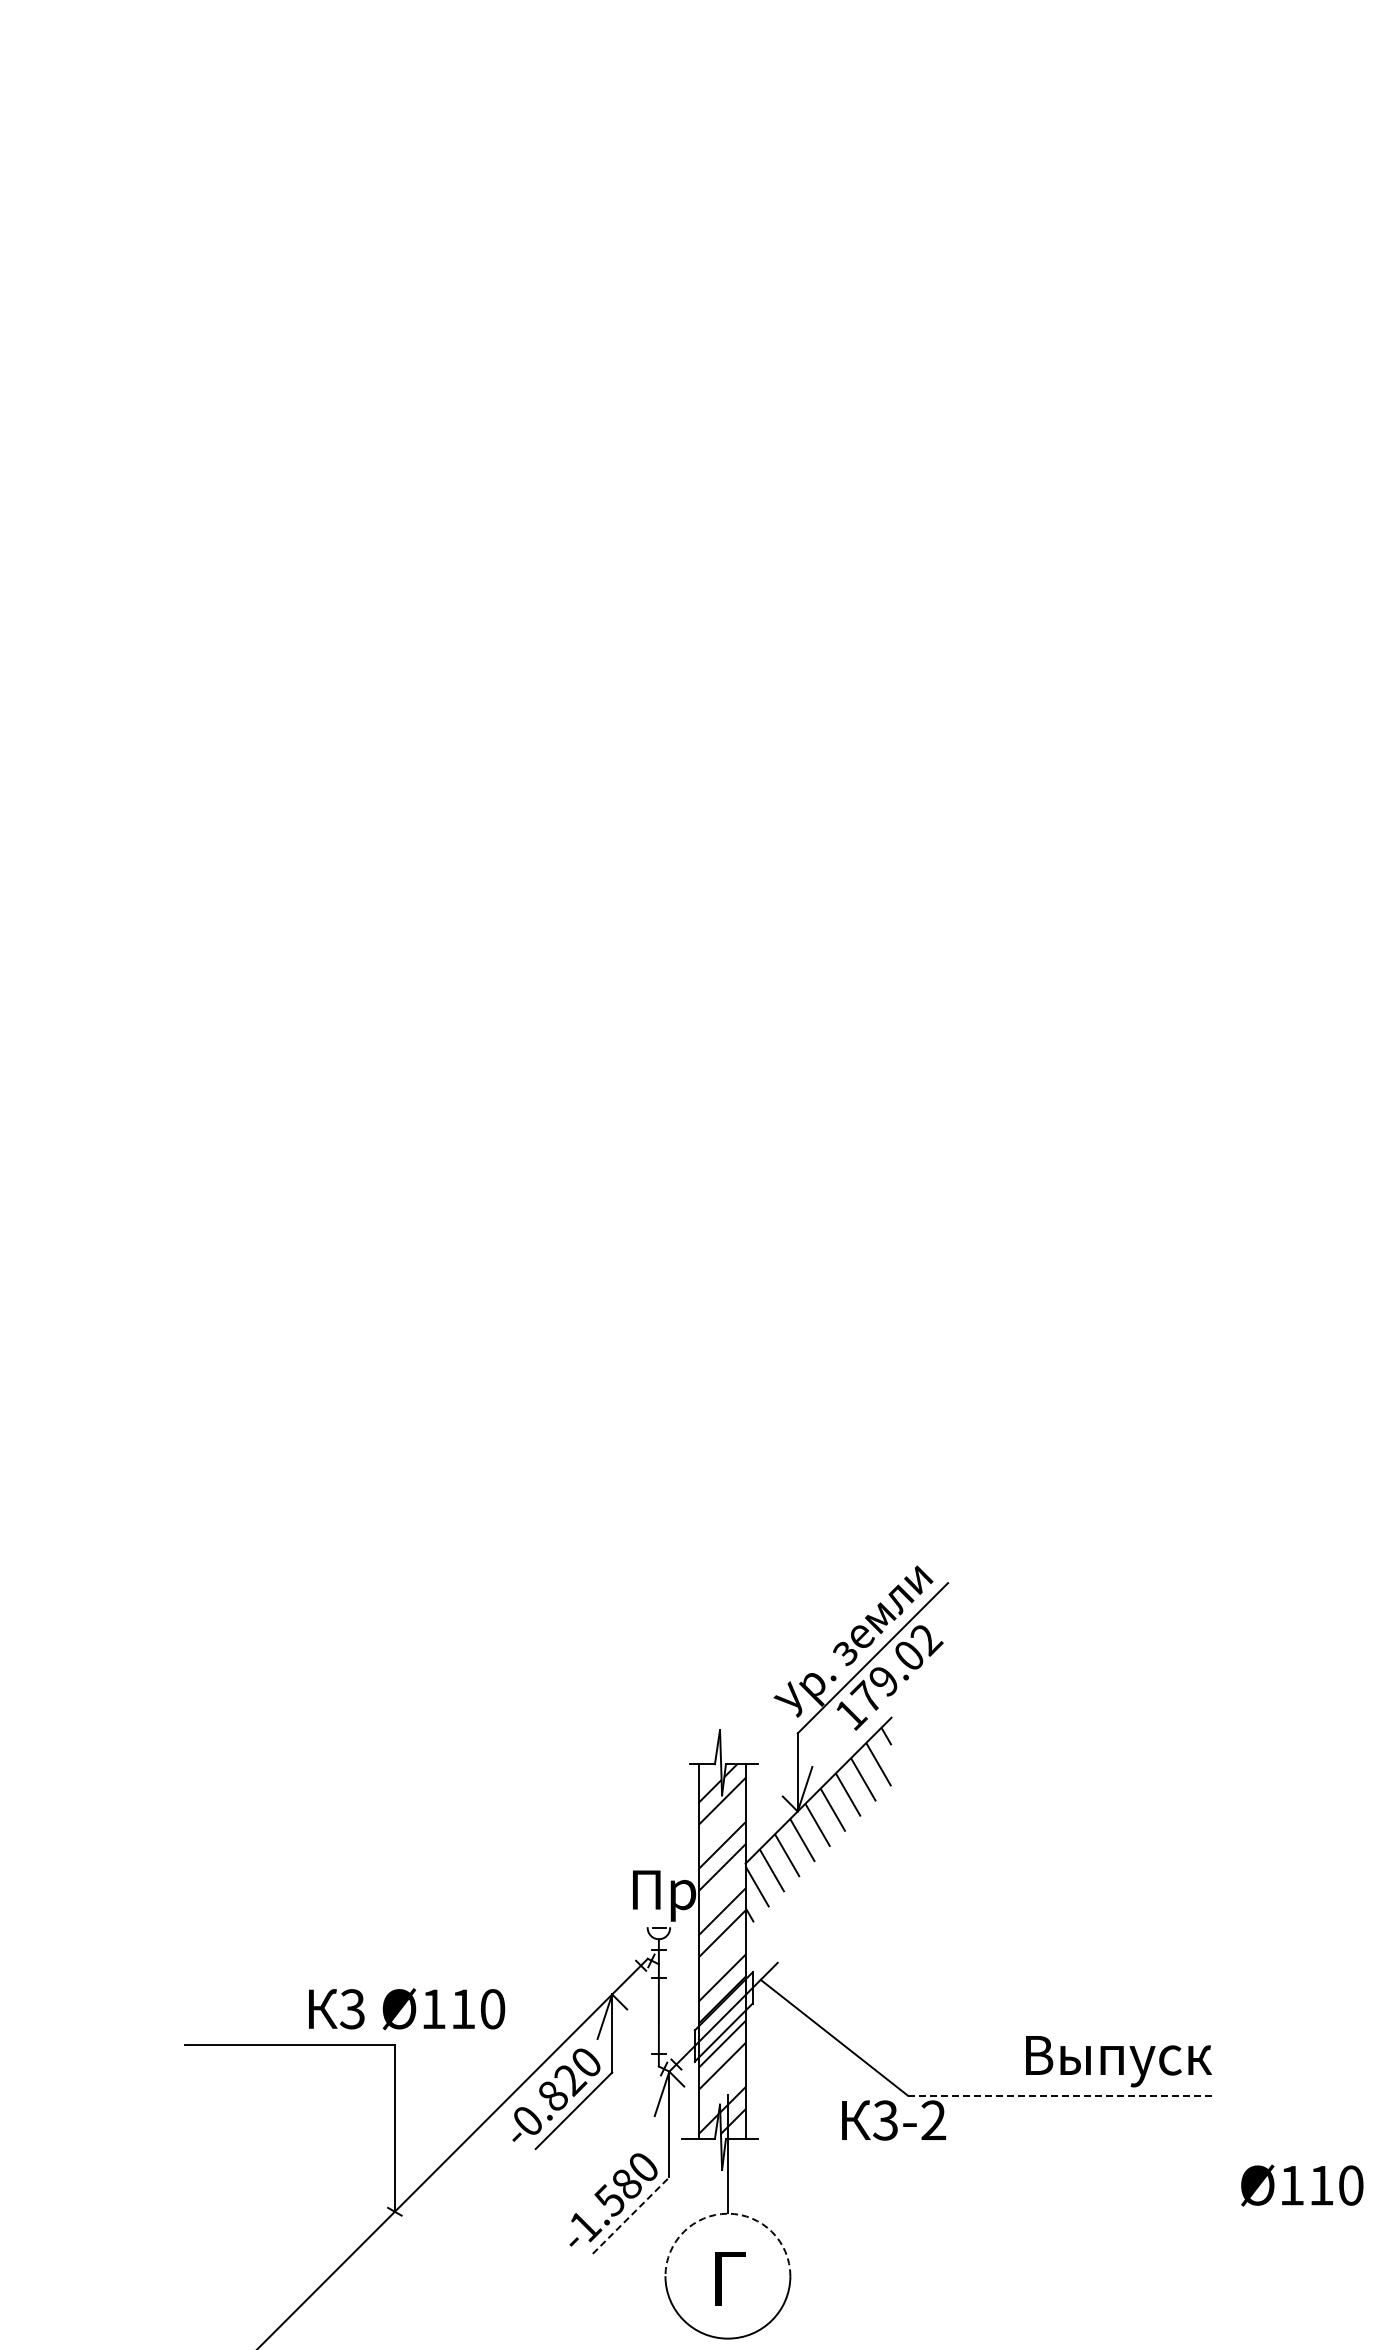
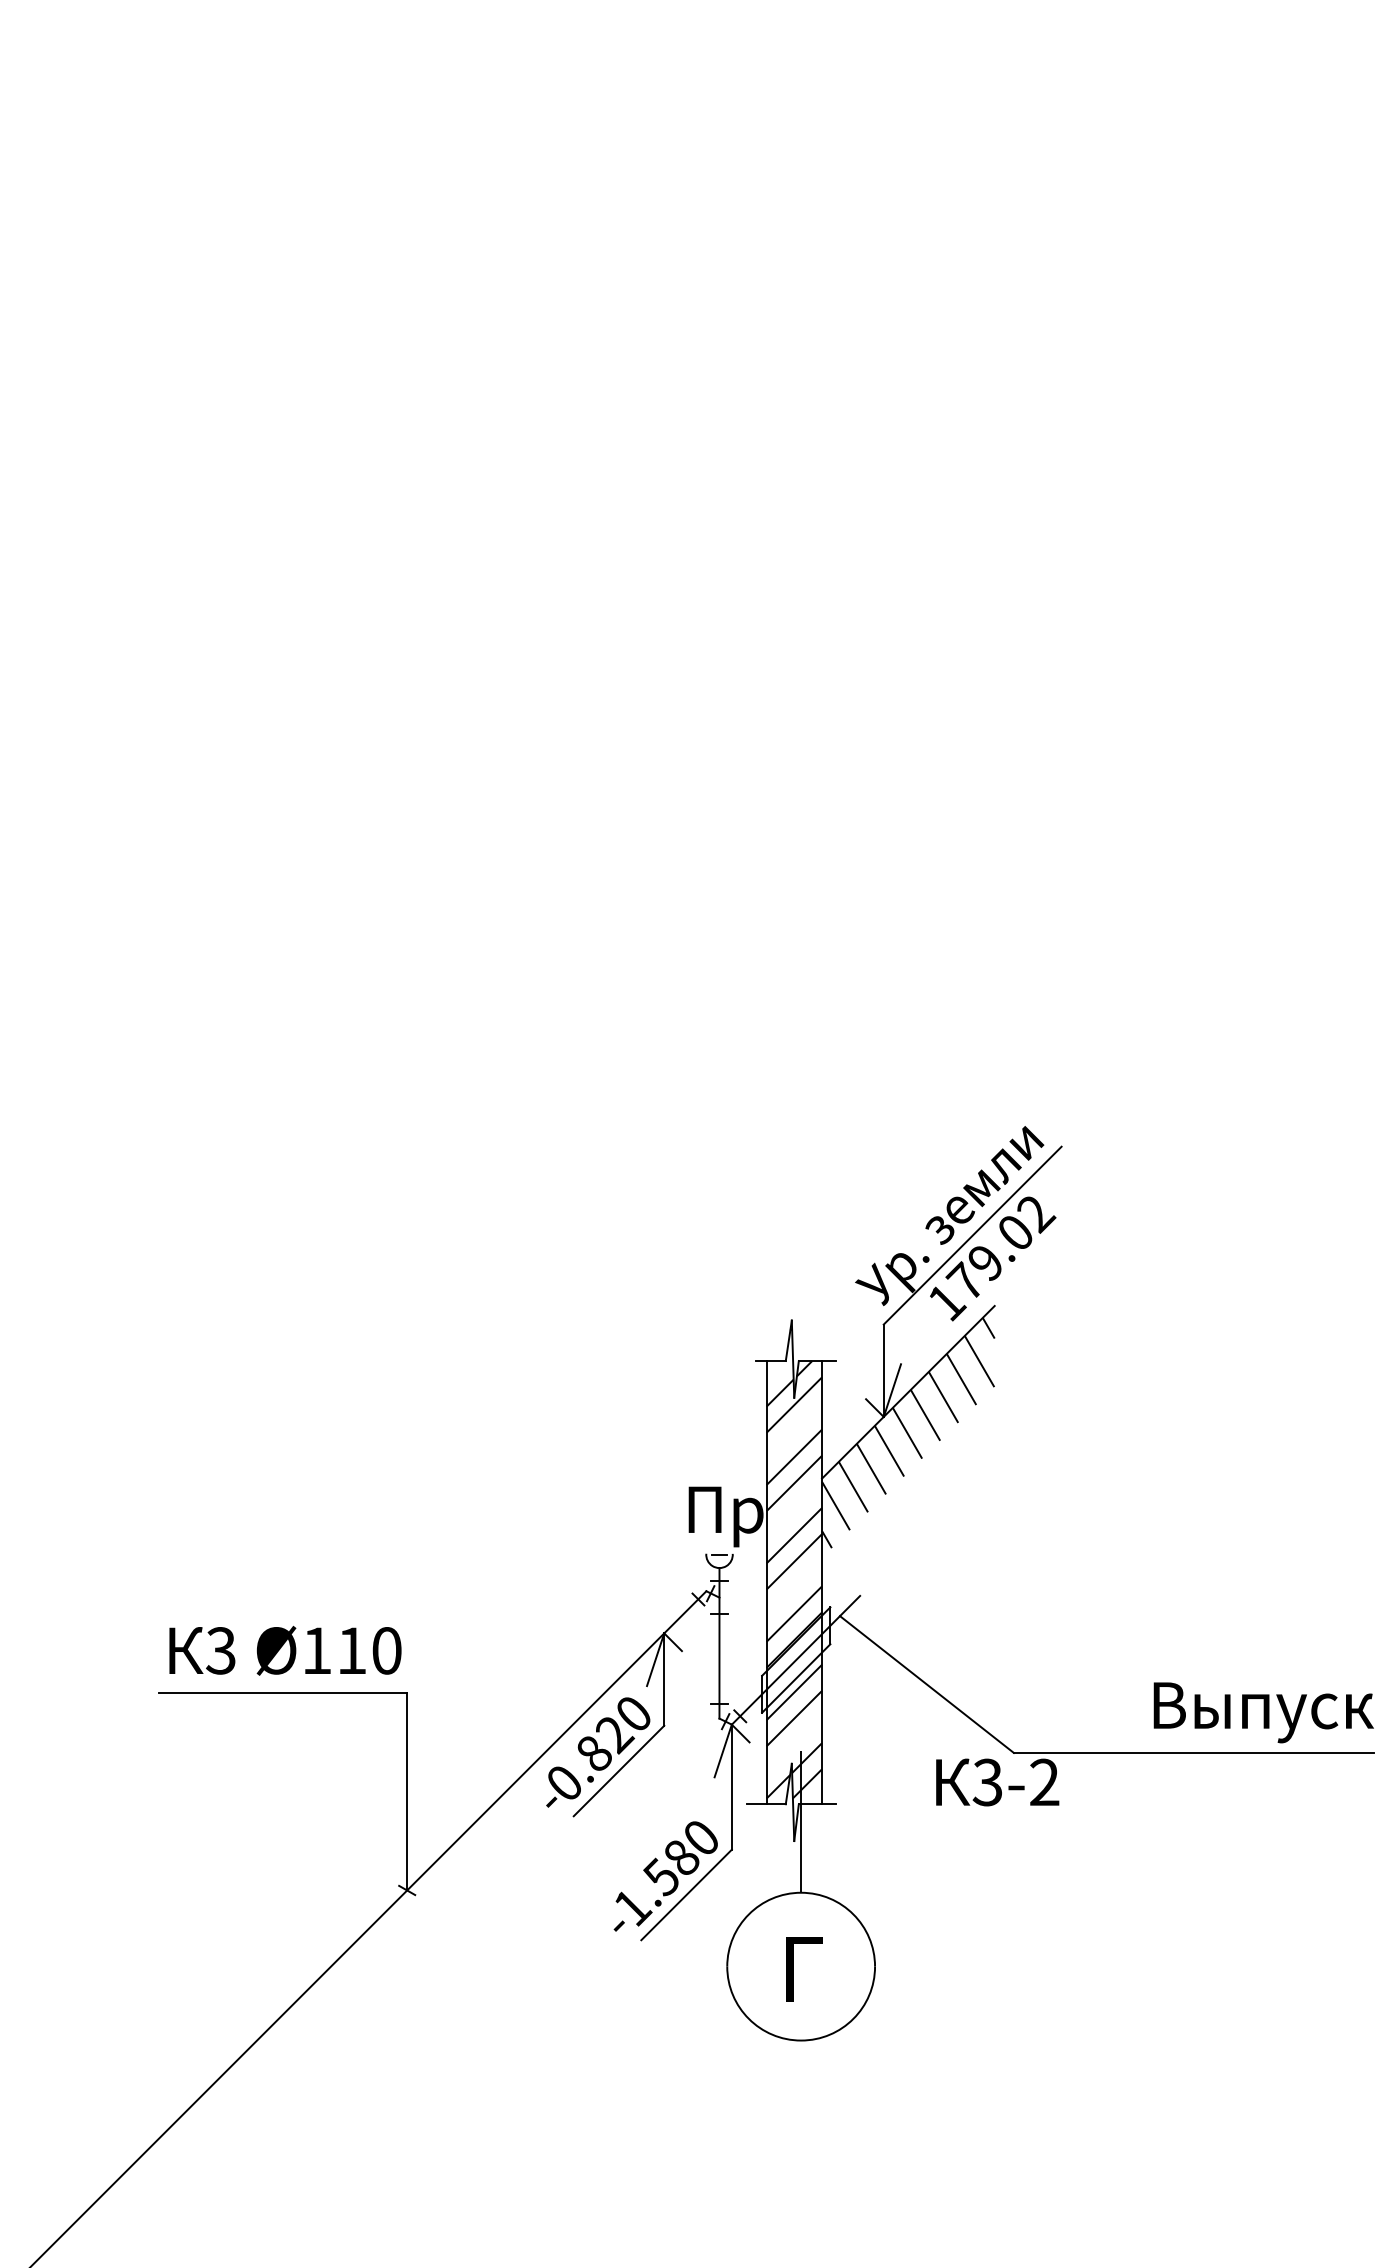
text: (407, 2009) -> (286, 1651), moved
line: (1060, 2095) -> (1194, 1752), dashed -> solid
arc: (727, 2213) -> (800, 1892), dashed -> solid
line: (631, 2215) -> (687, 1894), dashed -> solid

